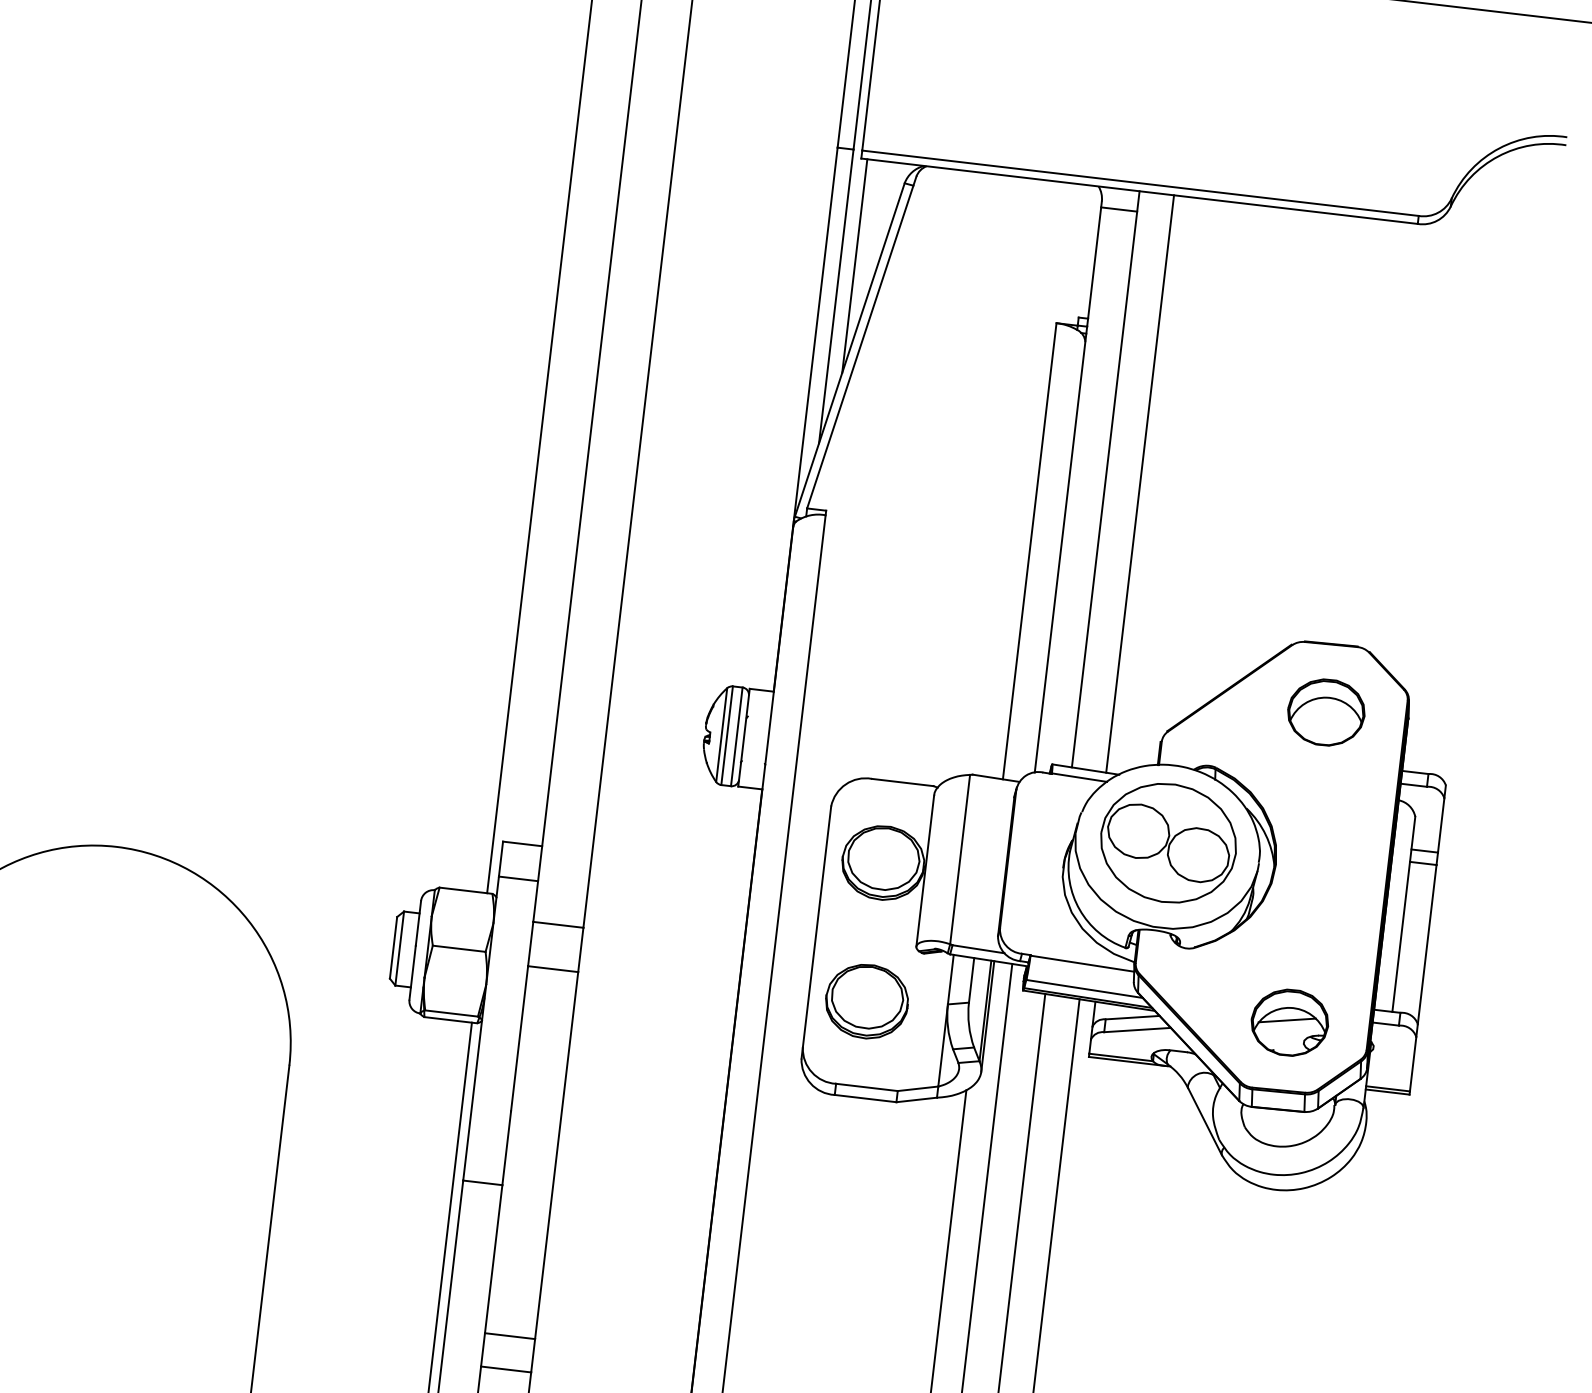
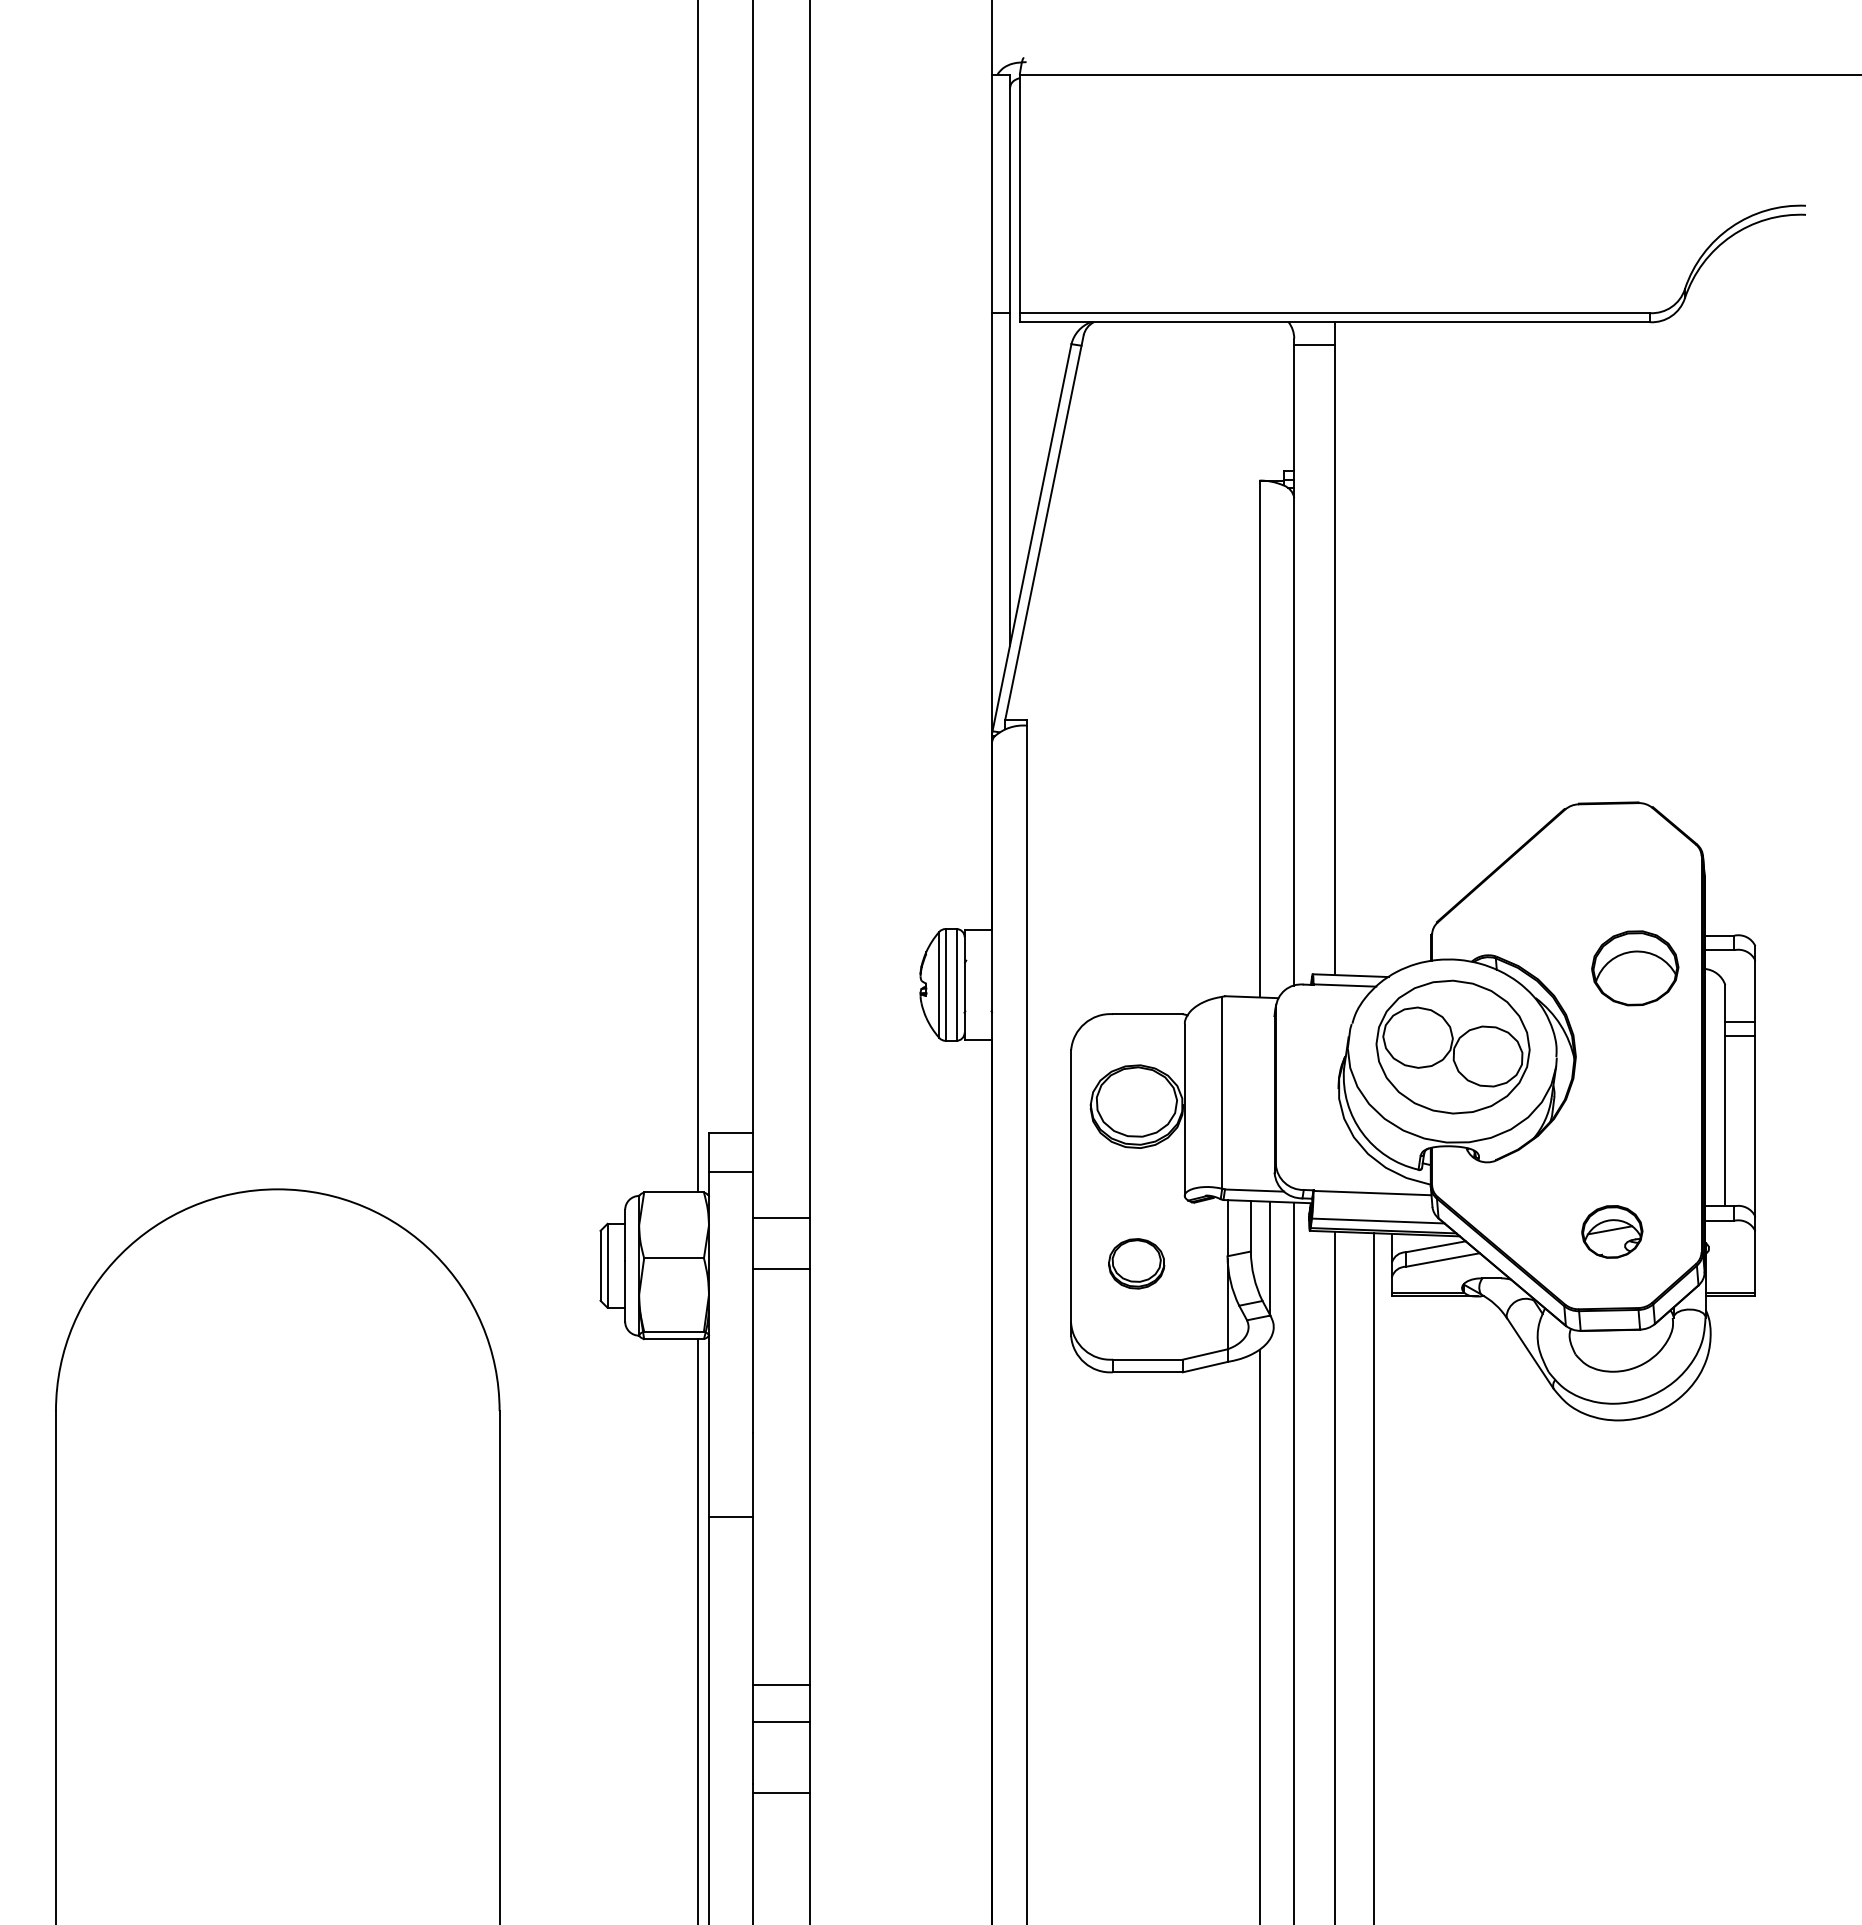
line: (854, 266) -> (1026, 443), removed
line: (1140, 484) -> (1374, 649), removed
part: (1326, 712) -> (1635, 968), moved
part: (866, 1001) -> (1136, 1263), size x0.6
line: (987, 1016) -> (1273, 1264), removed
part: (1290, 1022) -> (1612, 1231), size x0.7

